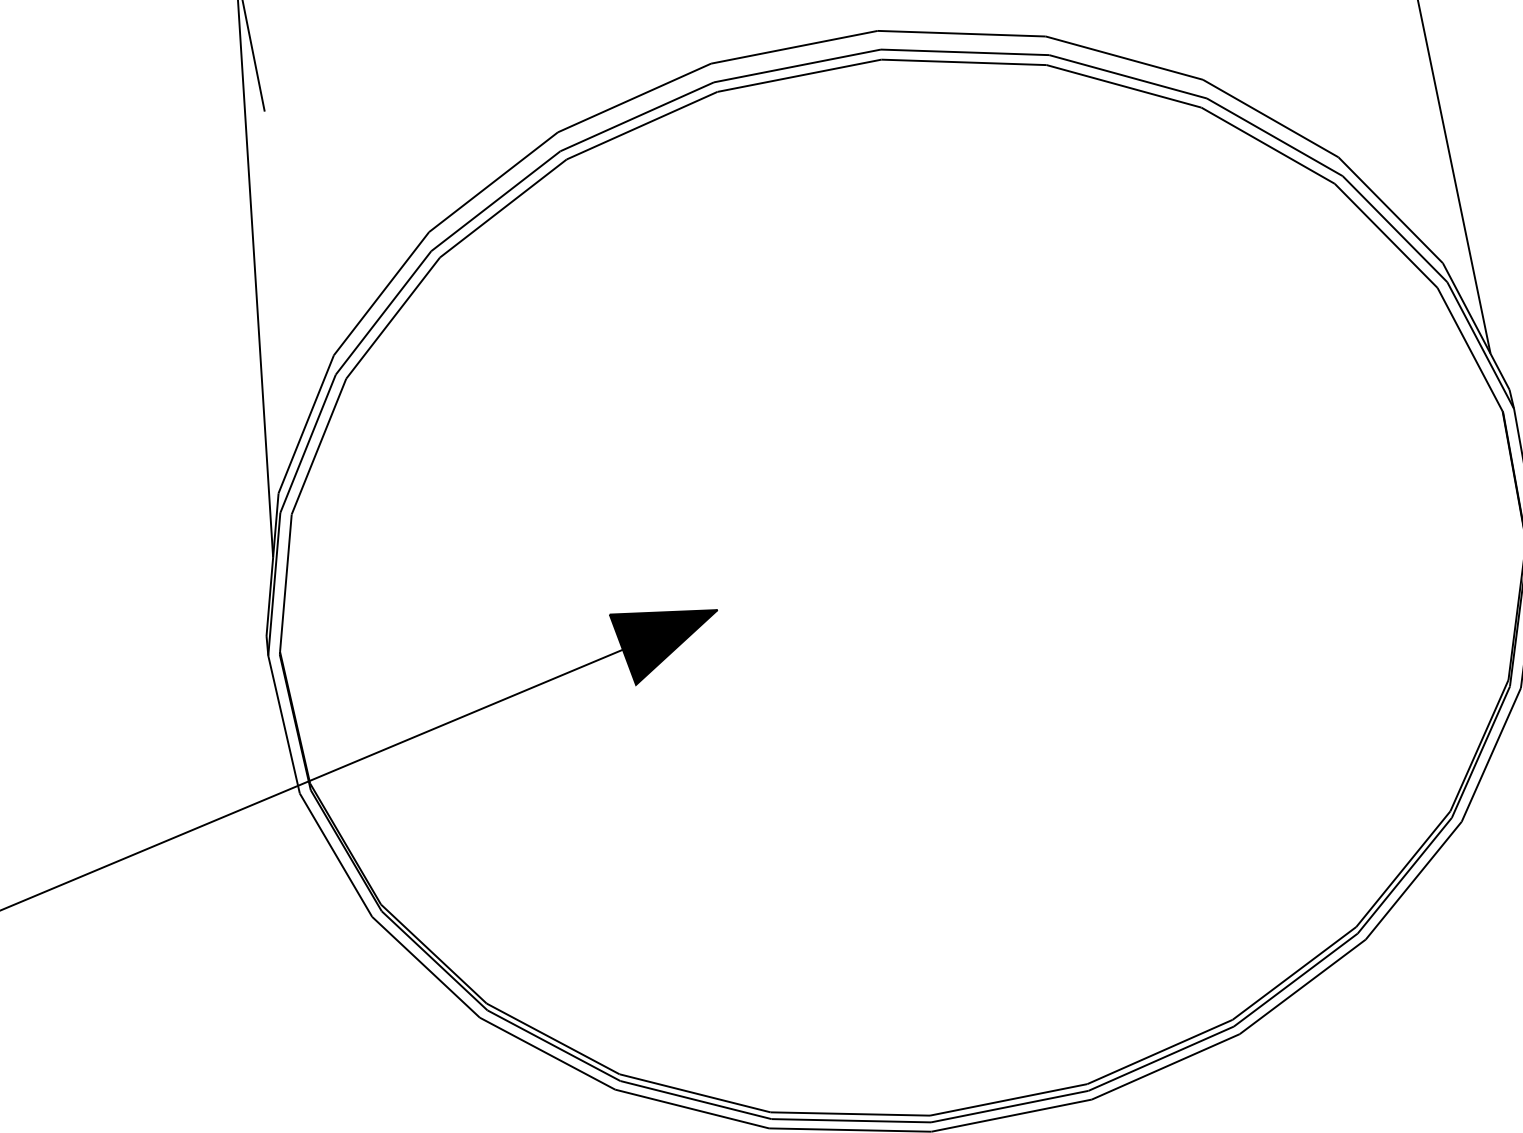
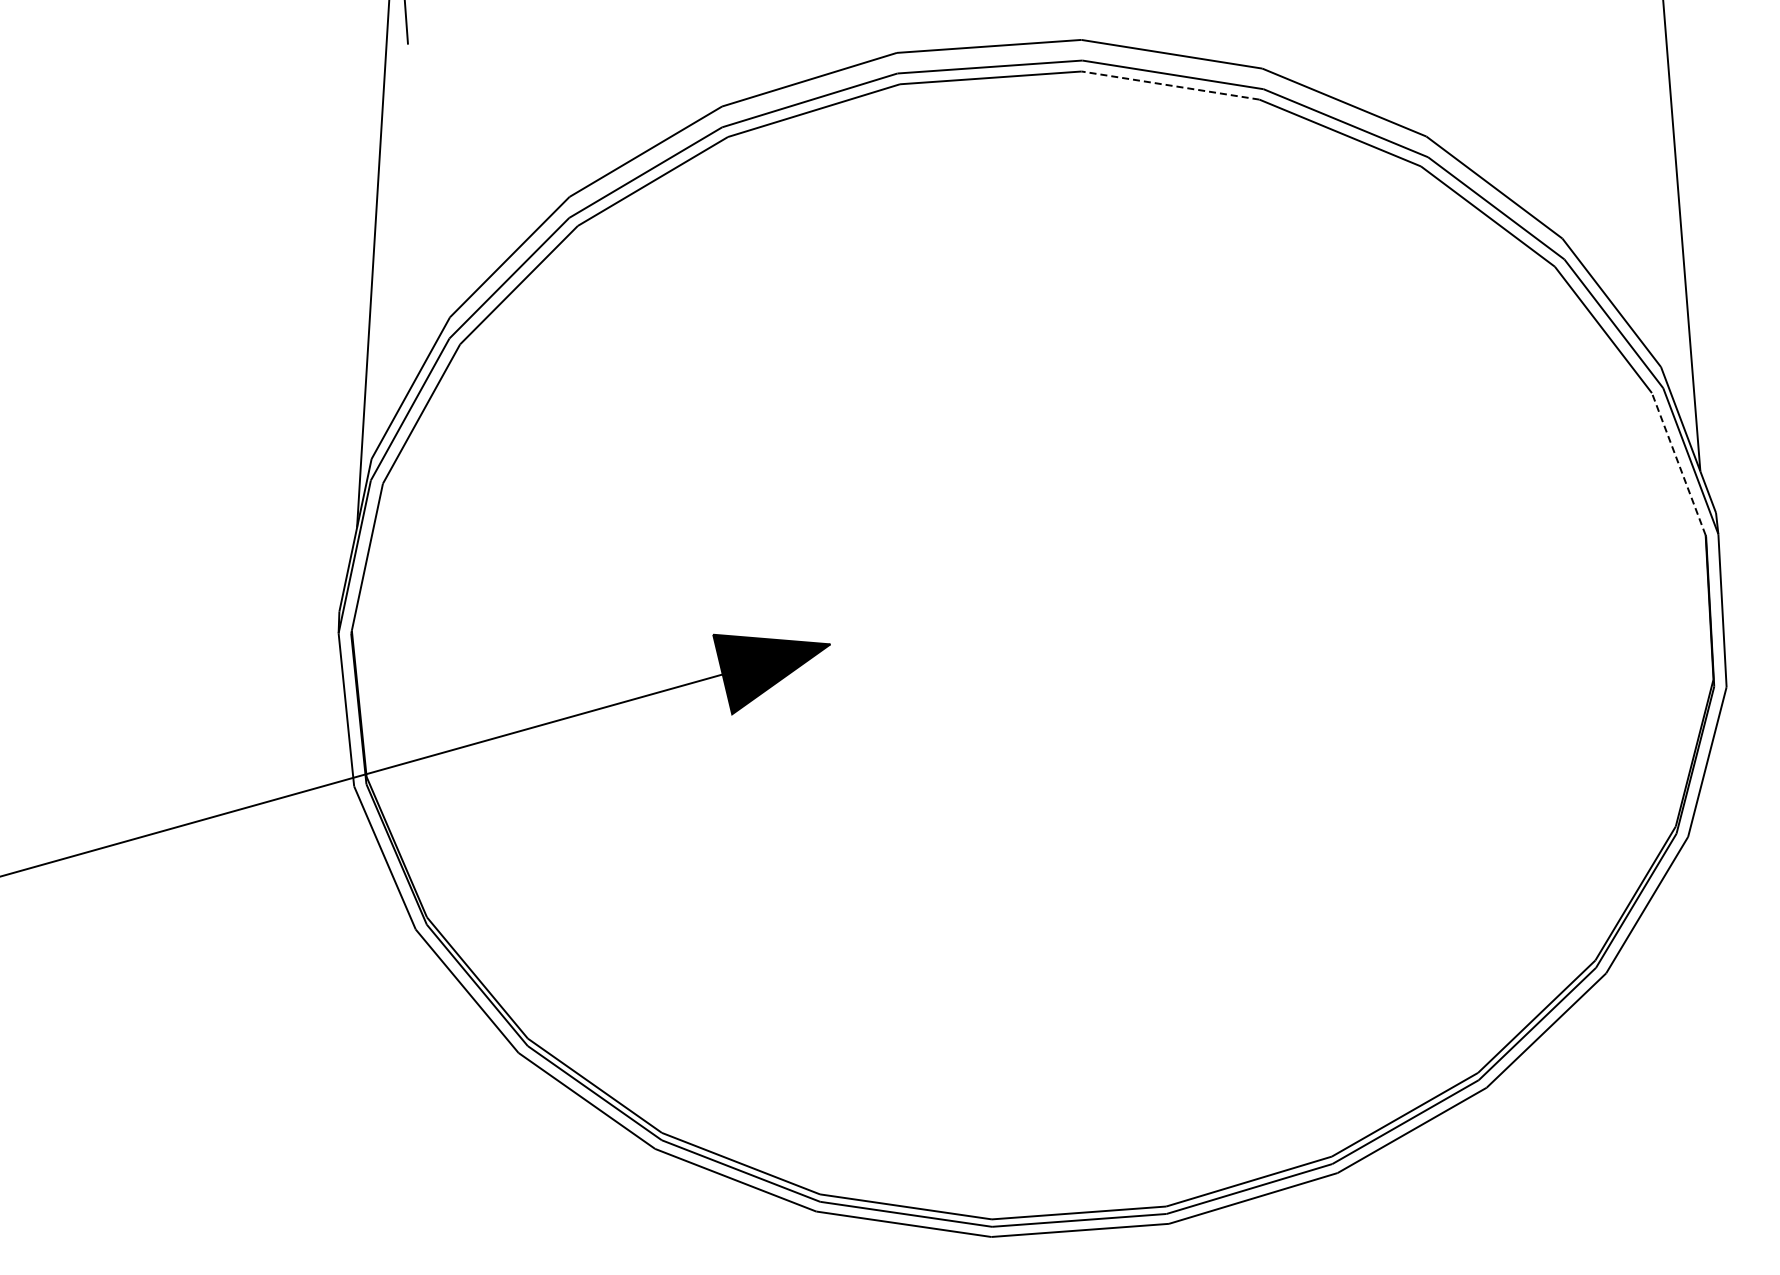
line: (963, 62) -> (1169, 85), solid -> dashed
line: (1469, 349) -> (1678, 464), solid -> dashed

